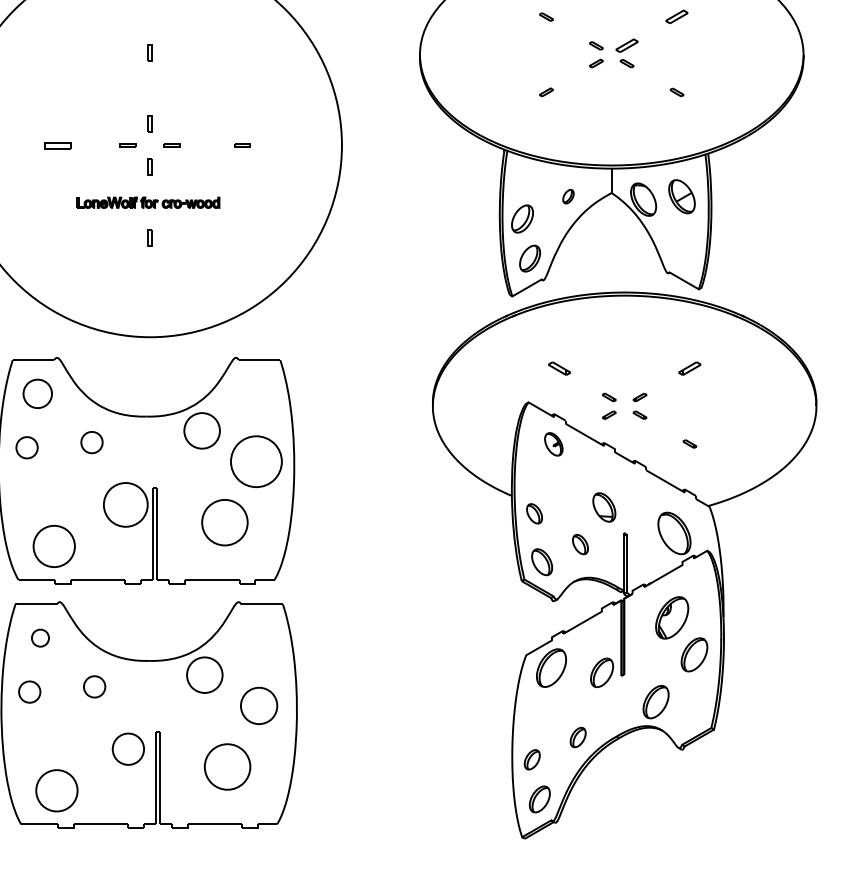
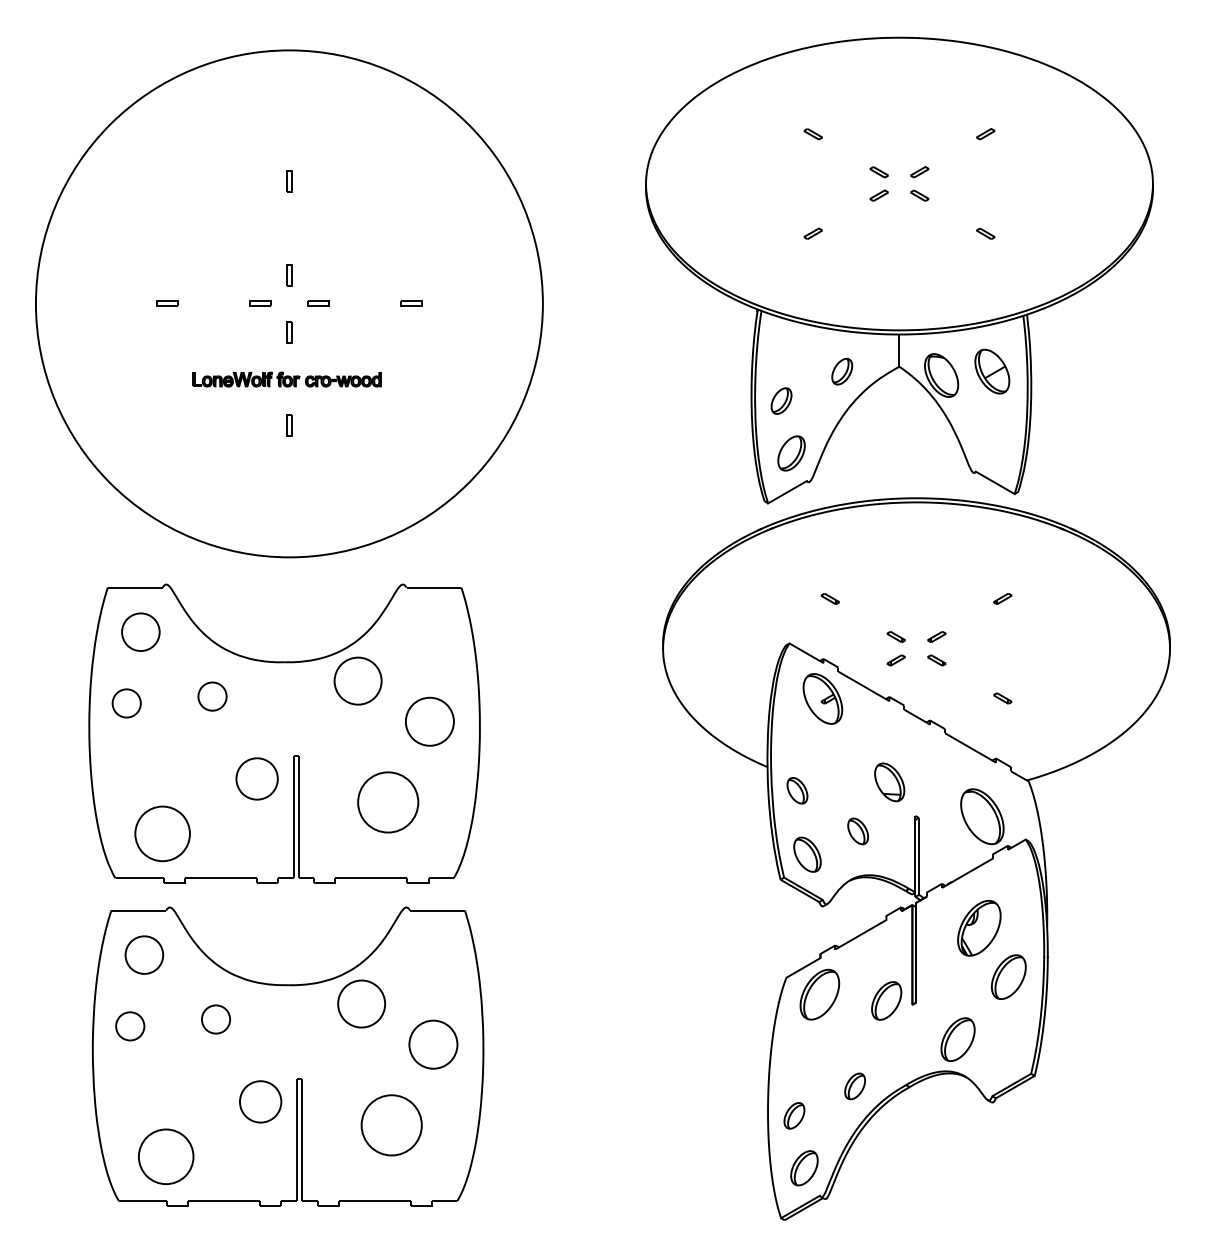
part: (676, 17) -> (985, 134), size x0.62
part: (626, 46) -> (919, 172), size x0.62
part: (57, 145) -> (167, 303), size x0.62
part: (568, 196) -> (842, 371), size x1.43
part: (522, 218) -> (781, 400), size x0.71
part: (558, 368) -> (829, 598), size x0.62
part: (689, 368) -> (1002, 598), size x0.62
part: (553, 444) -> (822, 698), size x1.67
part: (256, 461) -> (429, 721), size x0.71
part: (125, 504) -> (256, 778), size x0.71
part: (40, 637) -> (144, 954), size x1.67

